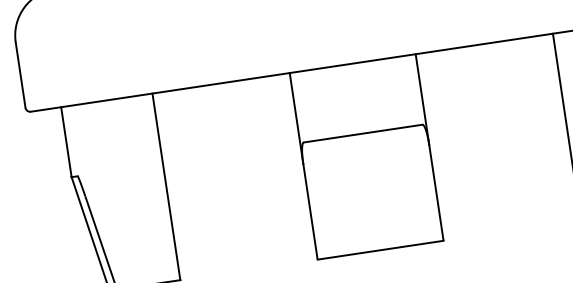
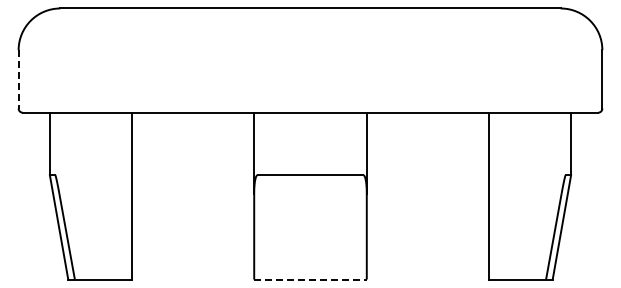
line: (20, 75) -> (18, 79), solid -> dashed
line: (381, 250) -> (311, 279), solid -> dashed

